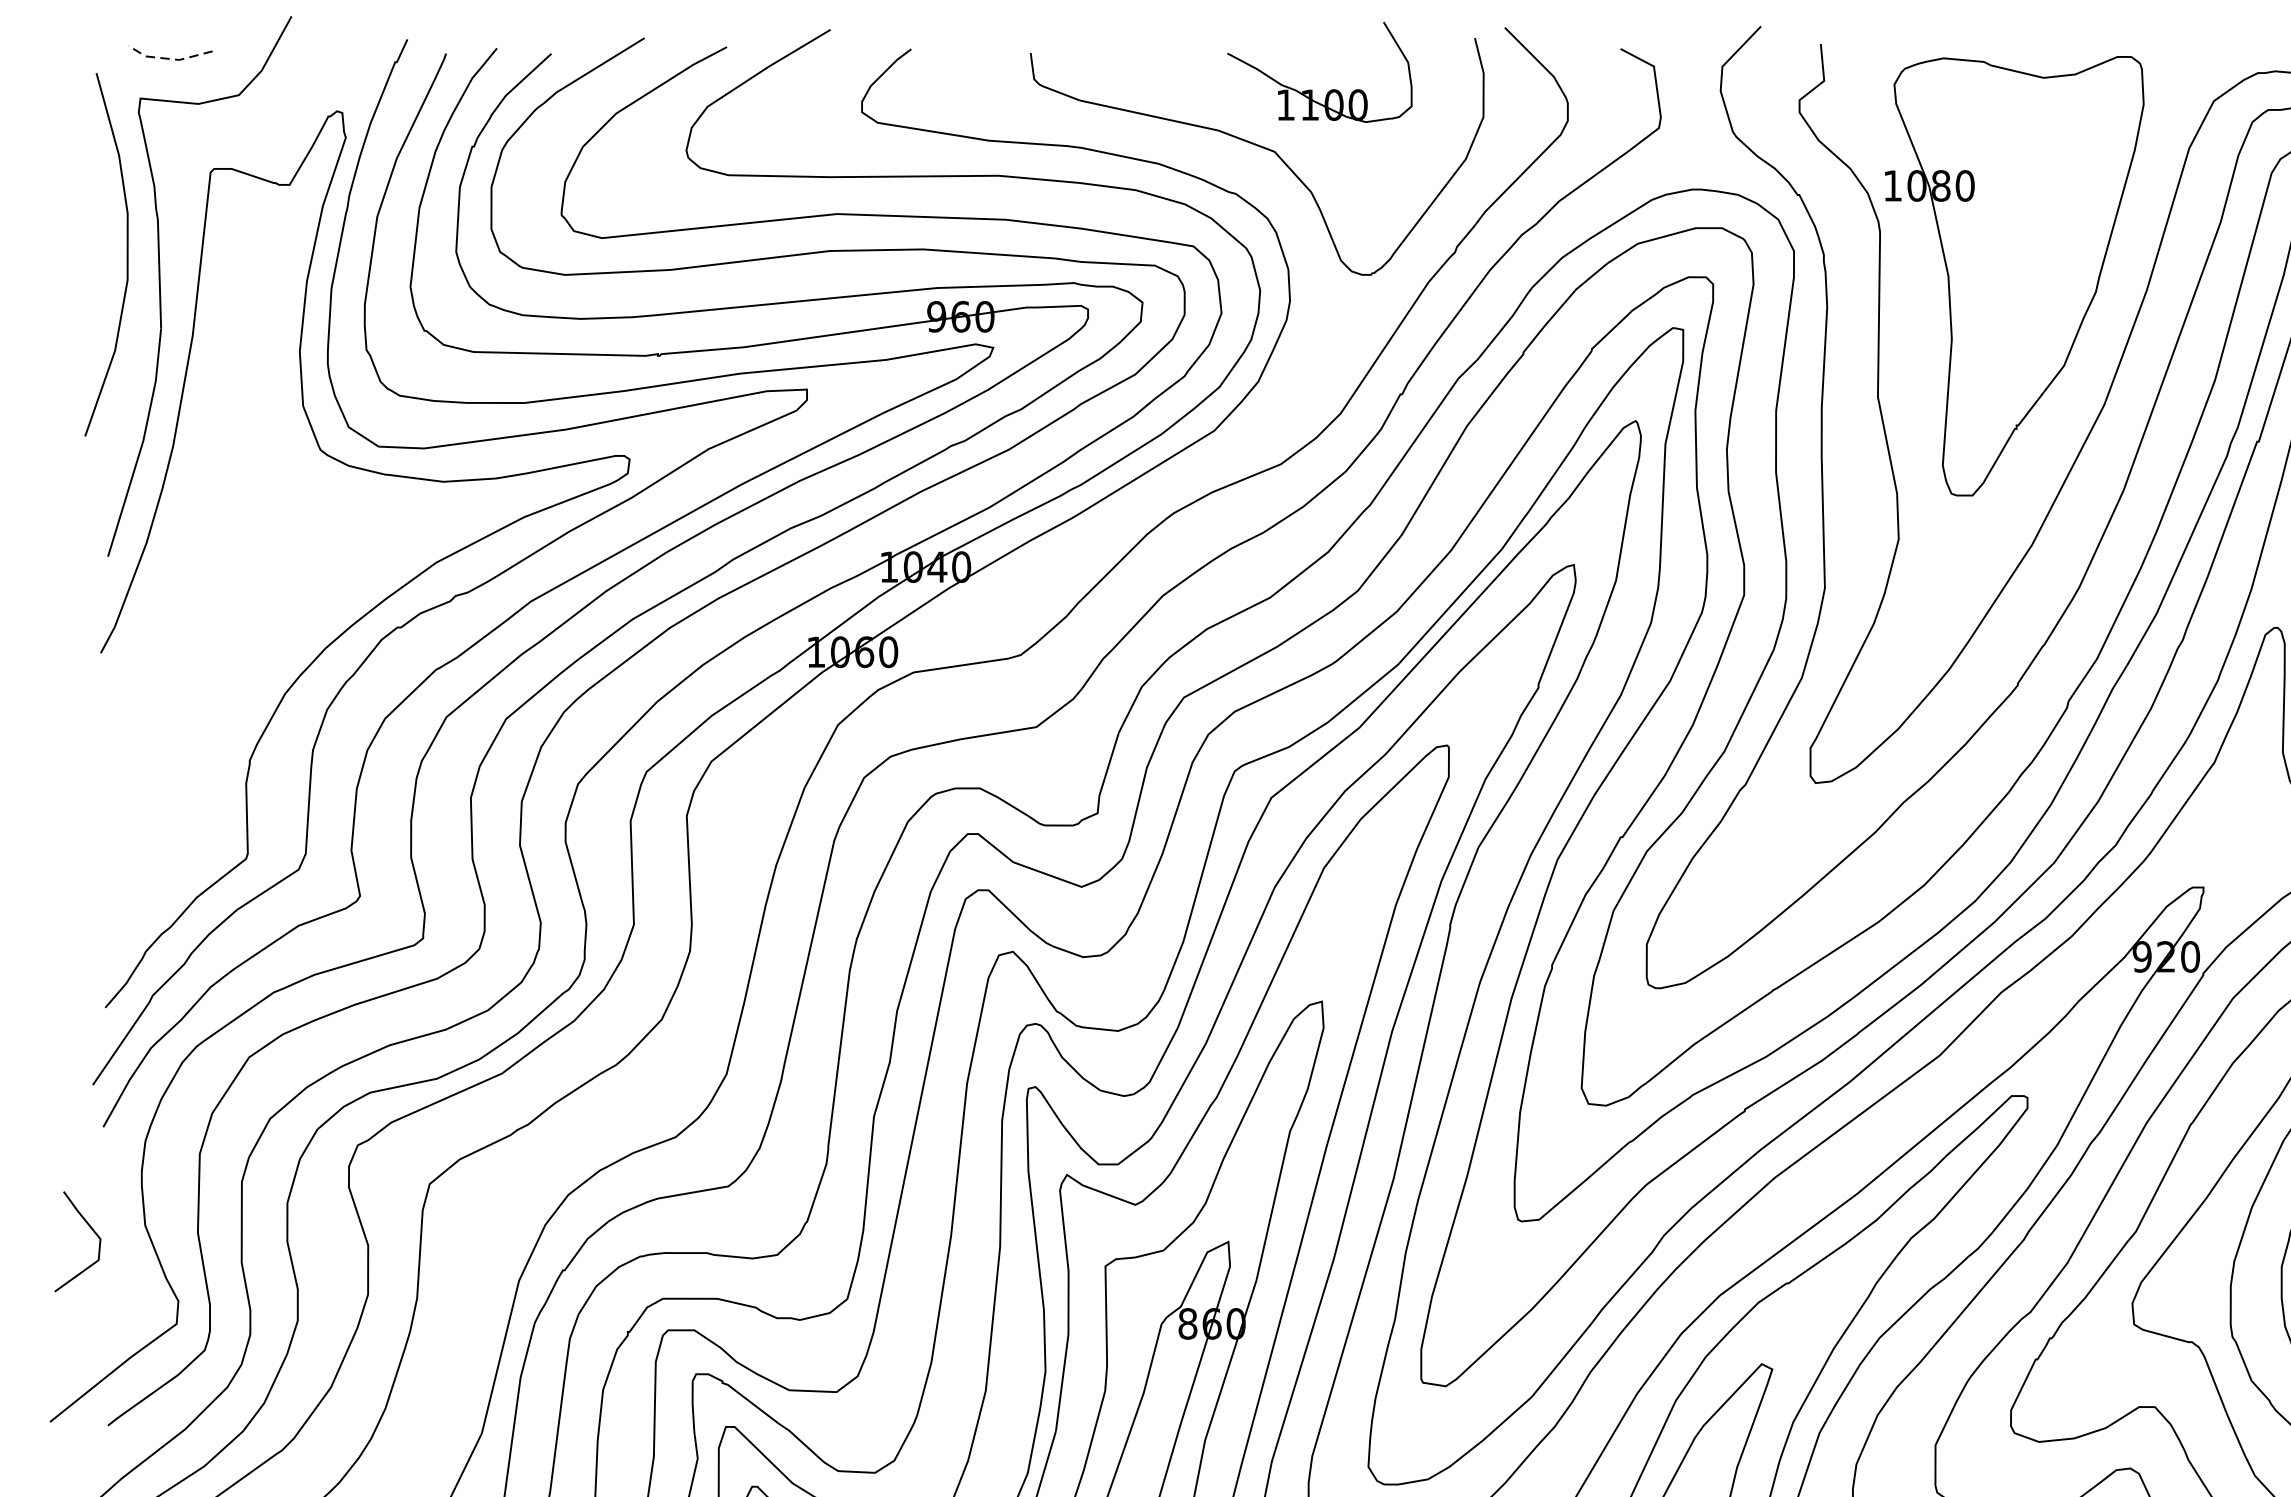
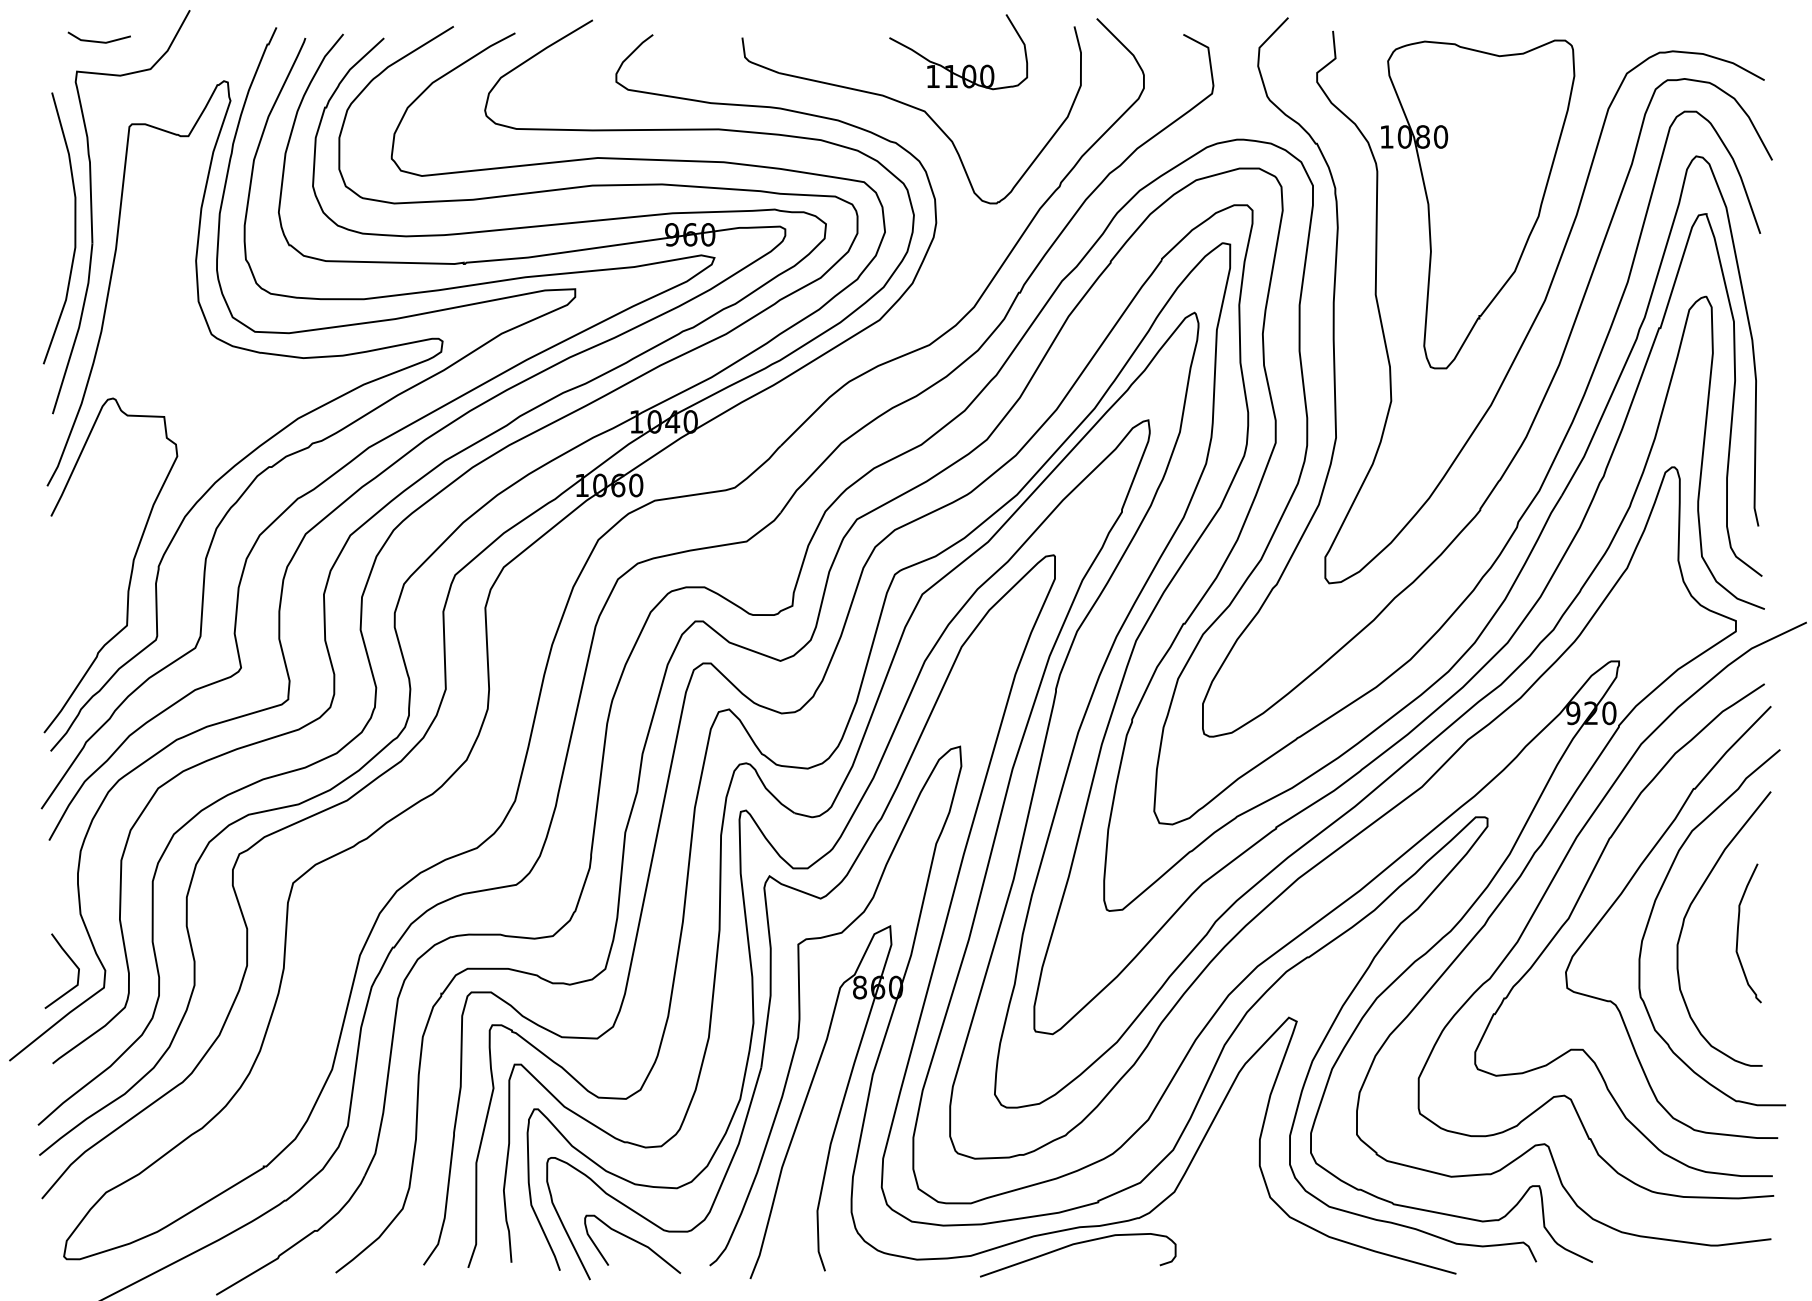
line: (169, 59) -> (98, 42), dashed -> solid
curve: (126, 254) -> (74, 228), moved
curve: (213, 760) -> (131, 566), added
line: (88, 1227) -> (70, 960), moved

